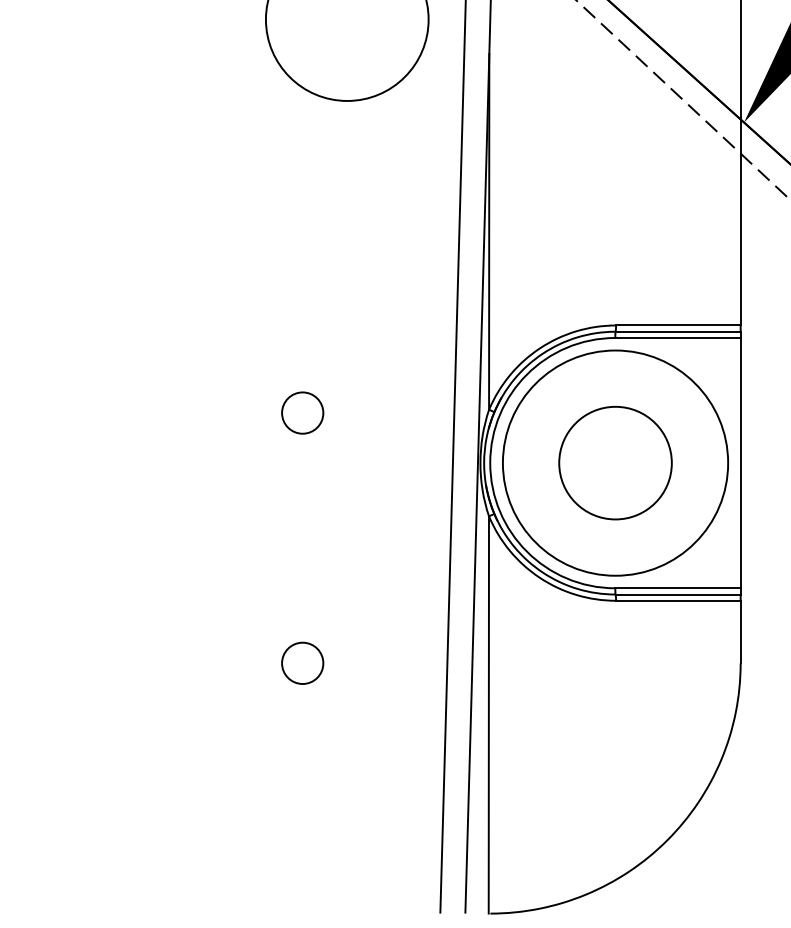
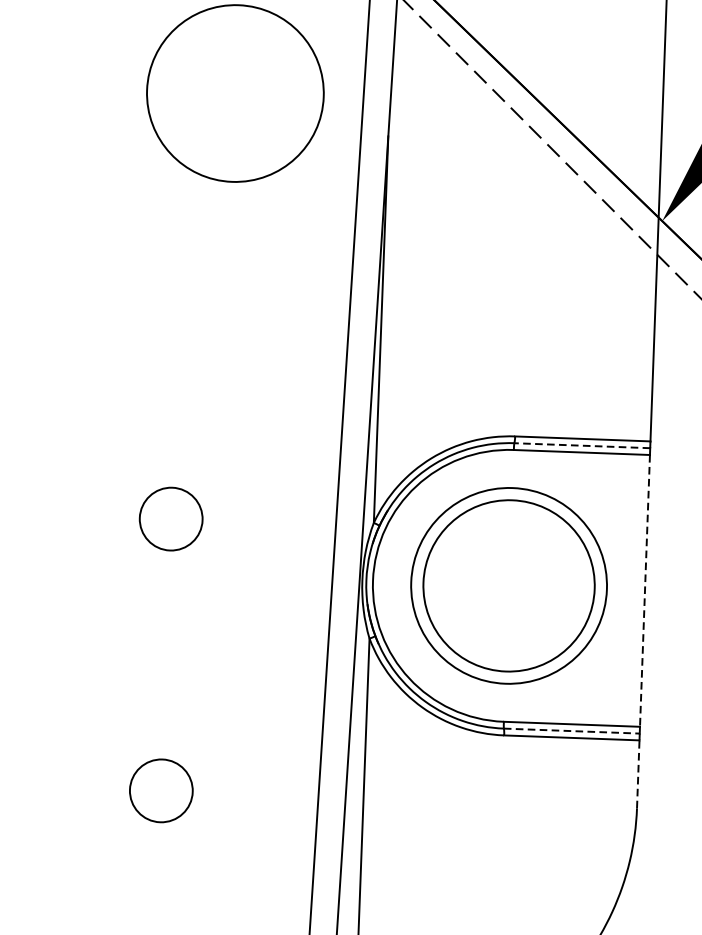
line: (678, 331) -> (582, 445), solid -> dashed
circle: (302, 412) -> (171, 518), size x1.4
circle: (615, 462) -> (509, 585), size x0.7
circle: (615, 462) -> (509, 585), size x1.6
line: (740, 463) -> (644, 591), solid -> dashed
line: (678, 594) -> (572, 731), solid -> dashed
line: (740, 631) -> (638, 773), solid -> dashed
circle: (302, 662) -> (161, 789), size x1.4

